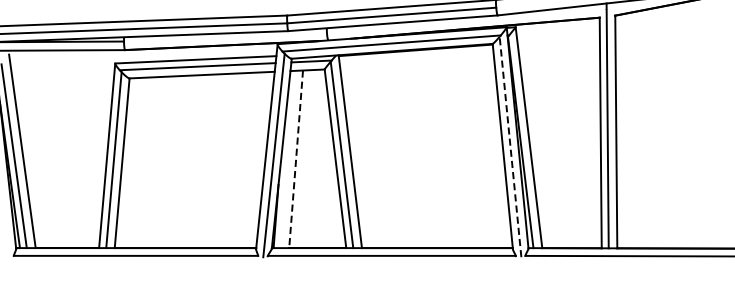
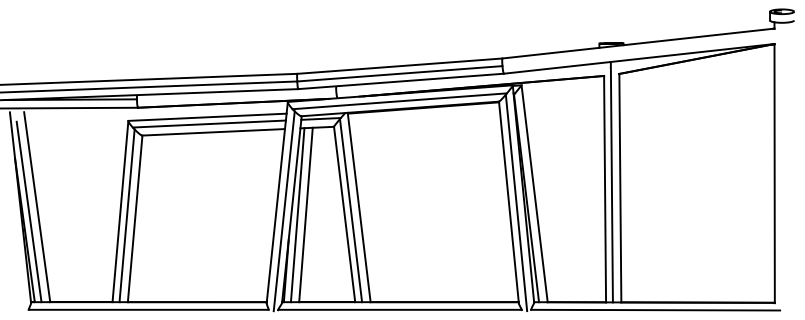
line: (510, 146) -> (516, 202), dashed -> solid
line: (287, 159) -> (297, 215), added
line: (295, 159) -> (305, 215), dashed -> solid

